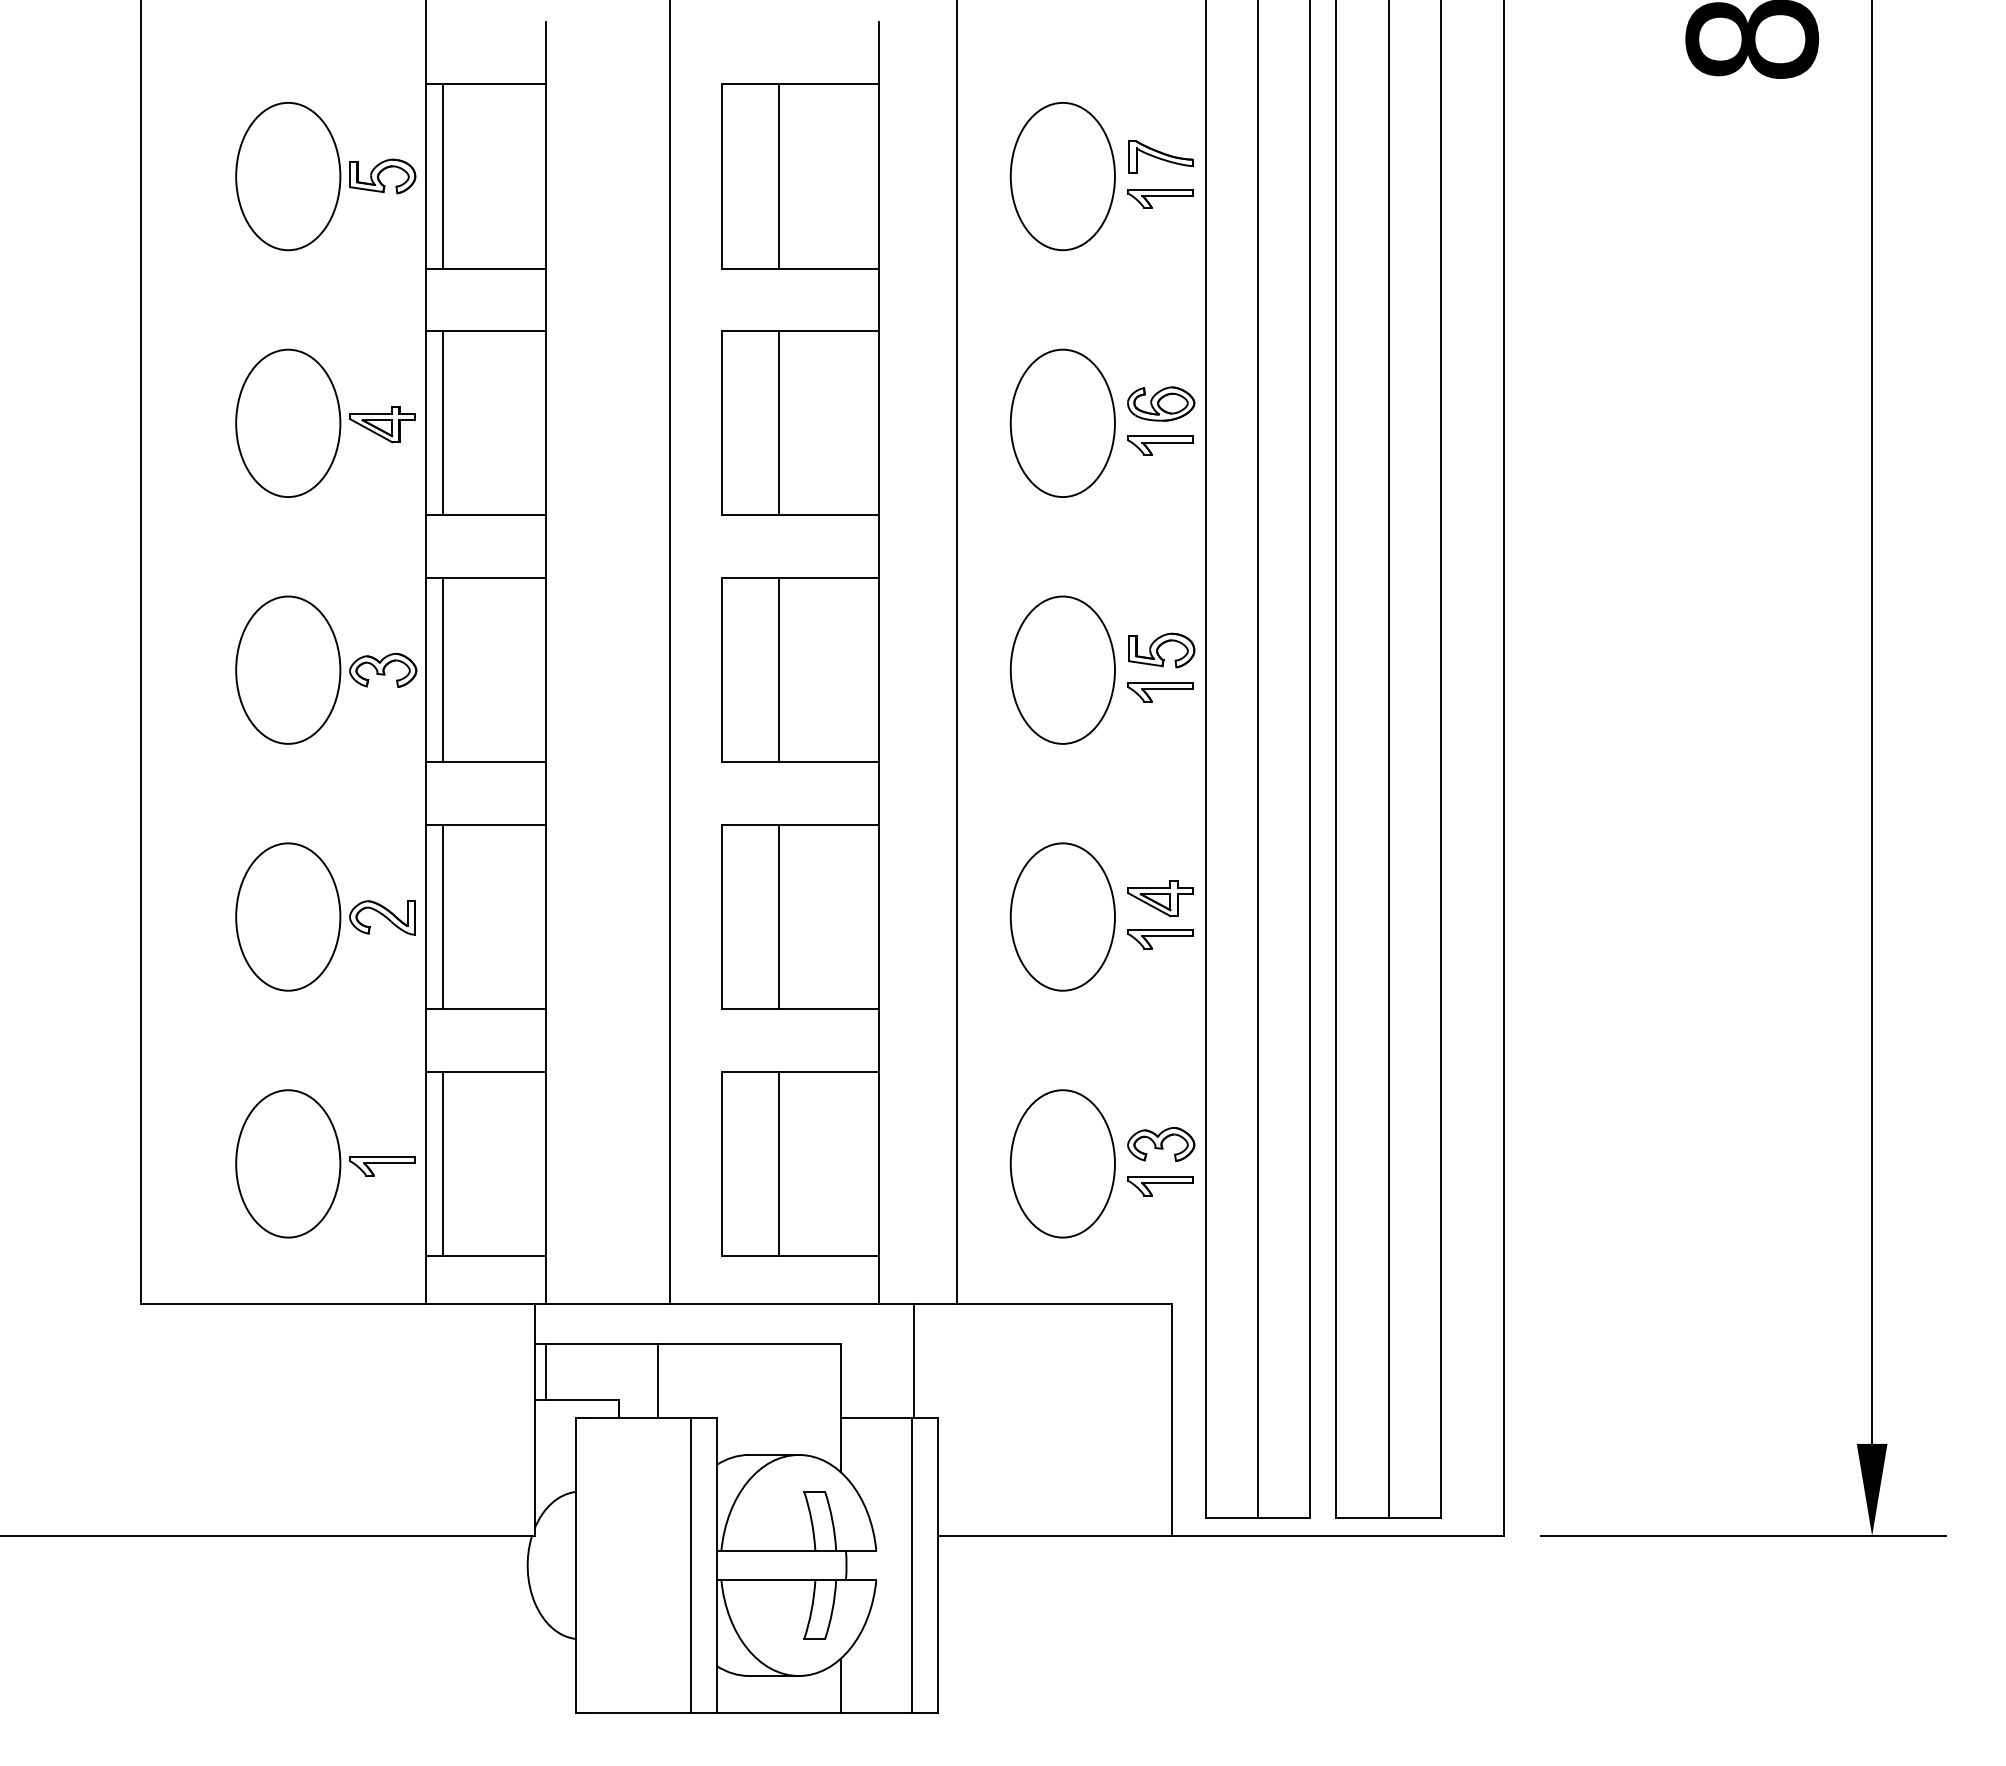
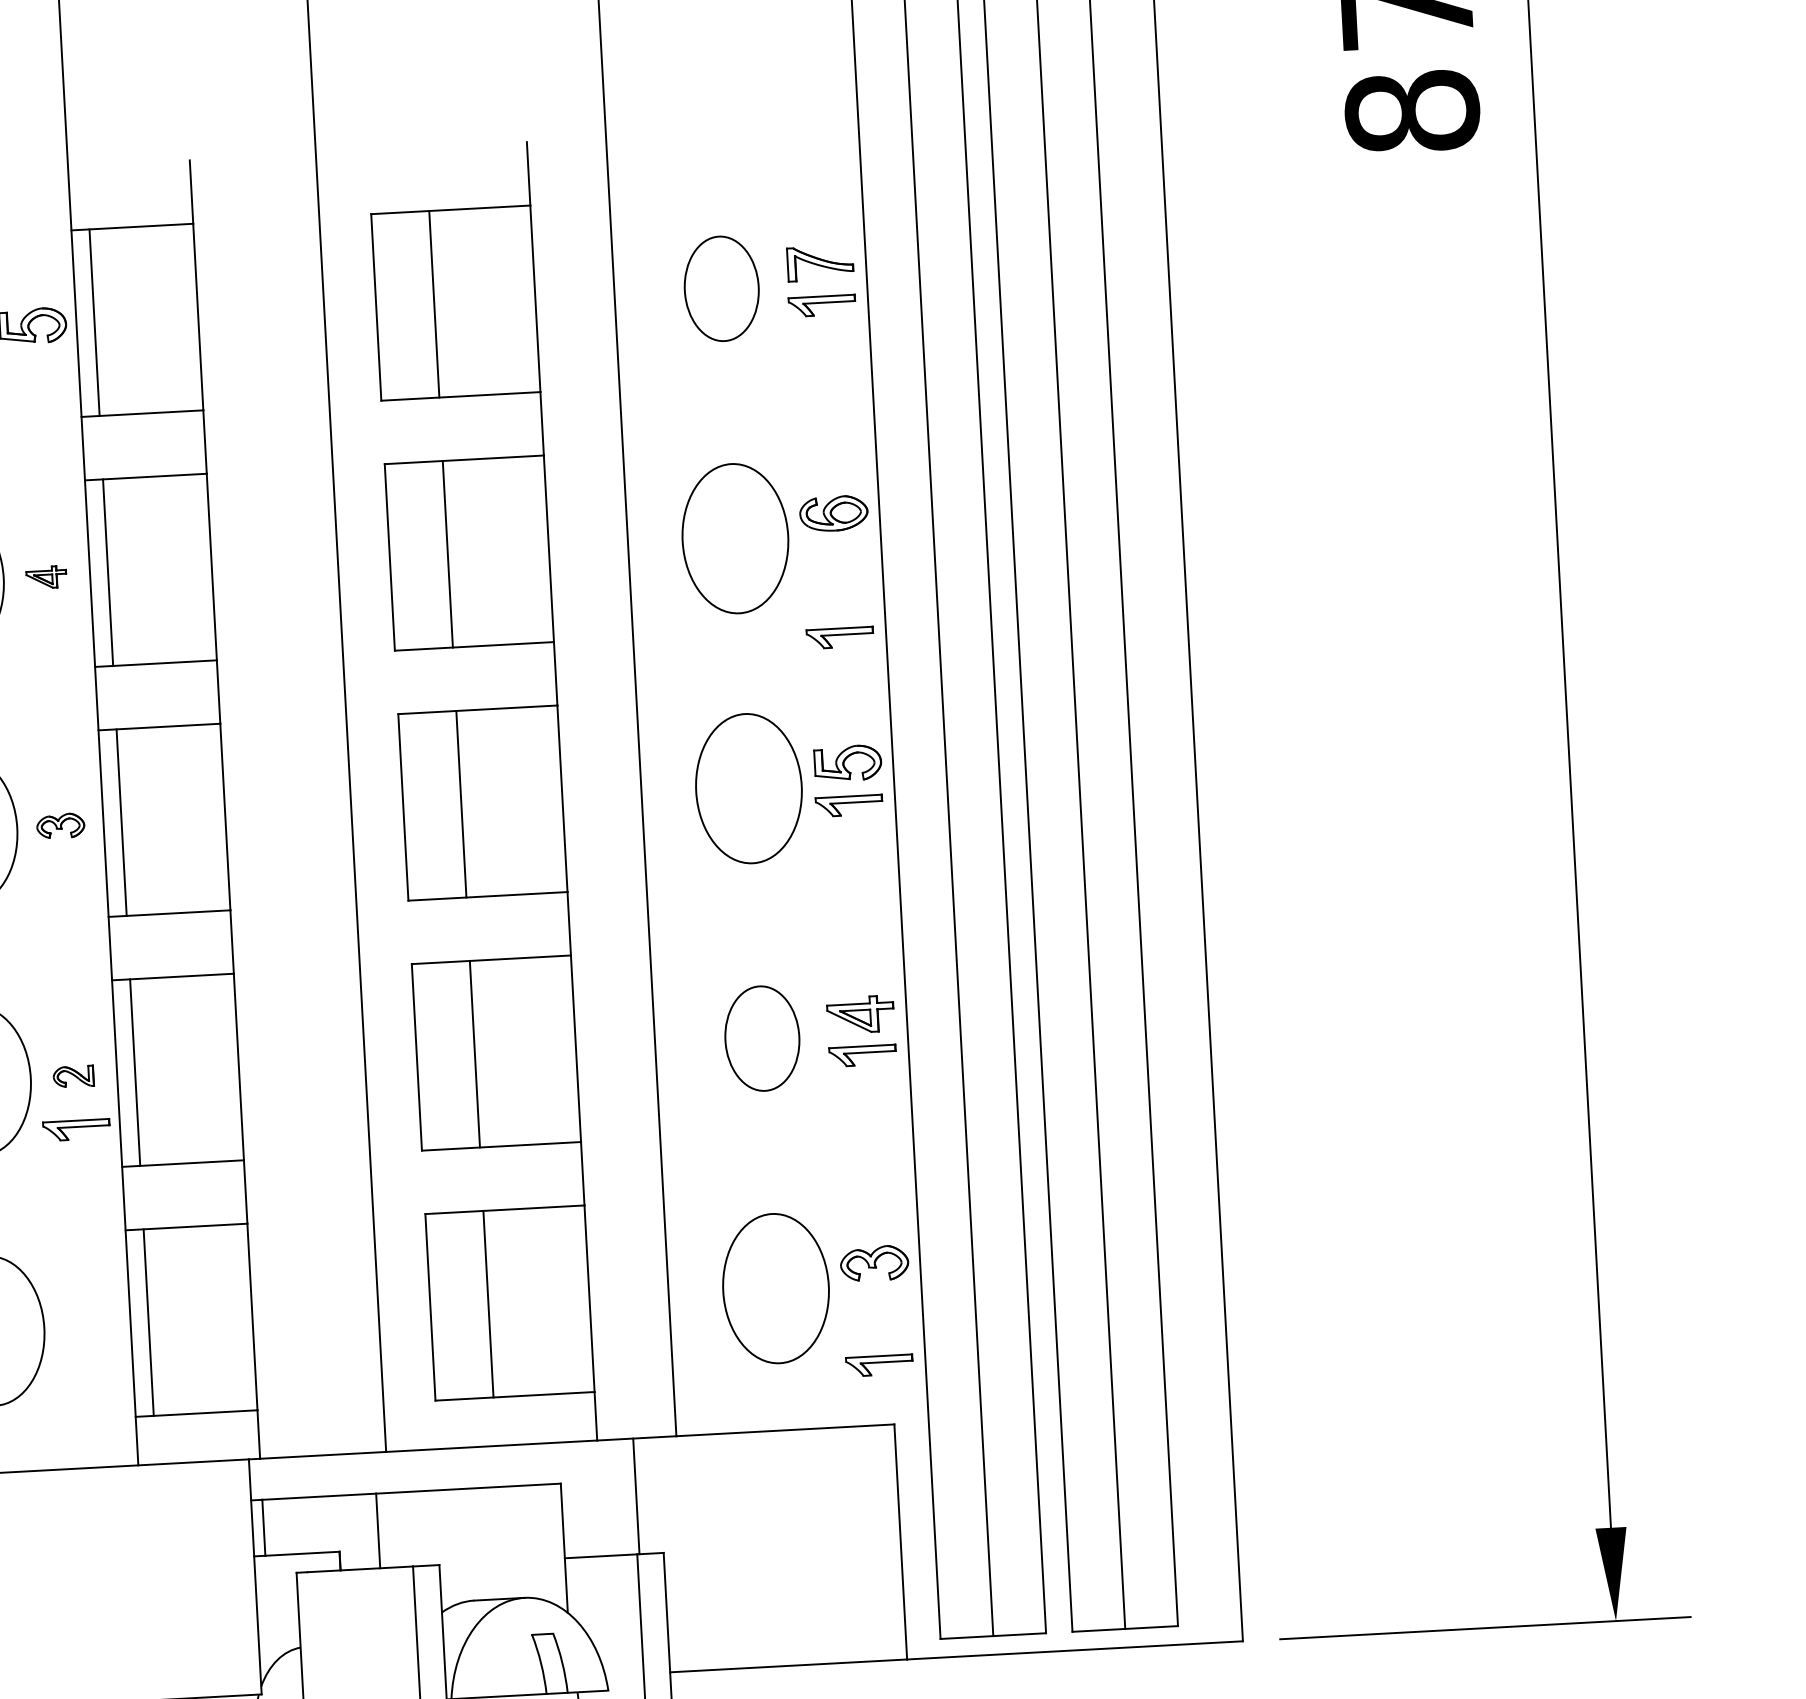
part: (1062, 176) -> (721, 288), size x0.7
part: (382, 424) -> (46, 577), size x0.6
part: (1160, 445) -> (839, 637), moved
part: (383, 669) -> (60, 825), size x0.7
part: (1062, 916) -> (762, 1038), size x0.7
part: (382, 917) -> (73, 1076), size x0.6
part: (382, 1166) -> (76, 1130), moved
part: (1160, 1186) -> (879, 1365), moved

